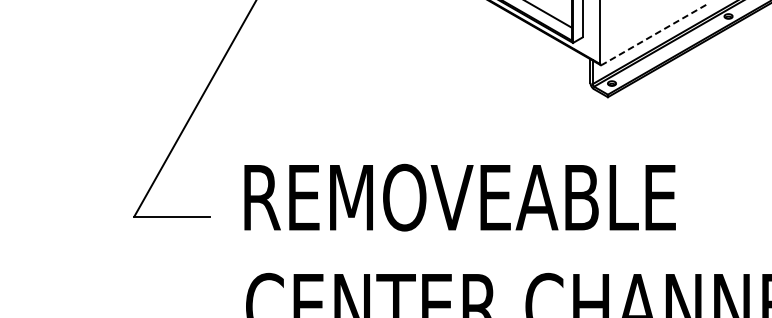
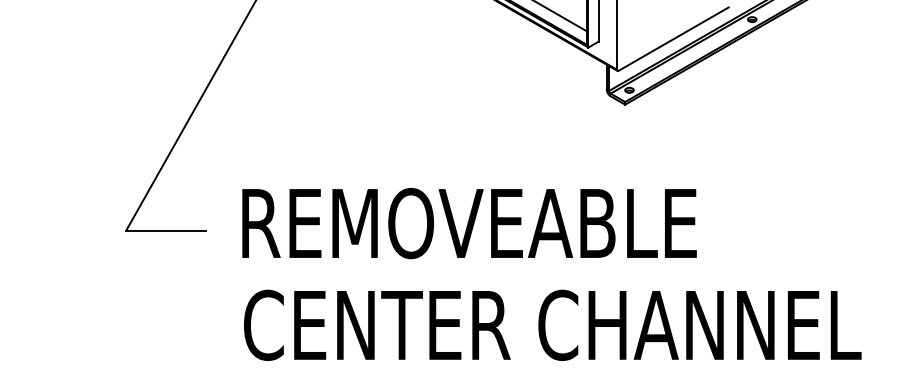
line: (653, 35) -> (673, 39), dashed -> solid
text: (460, 197) -> (469, 223), moved

